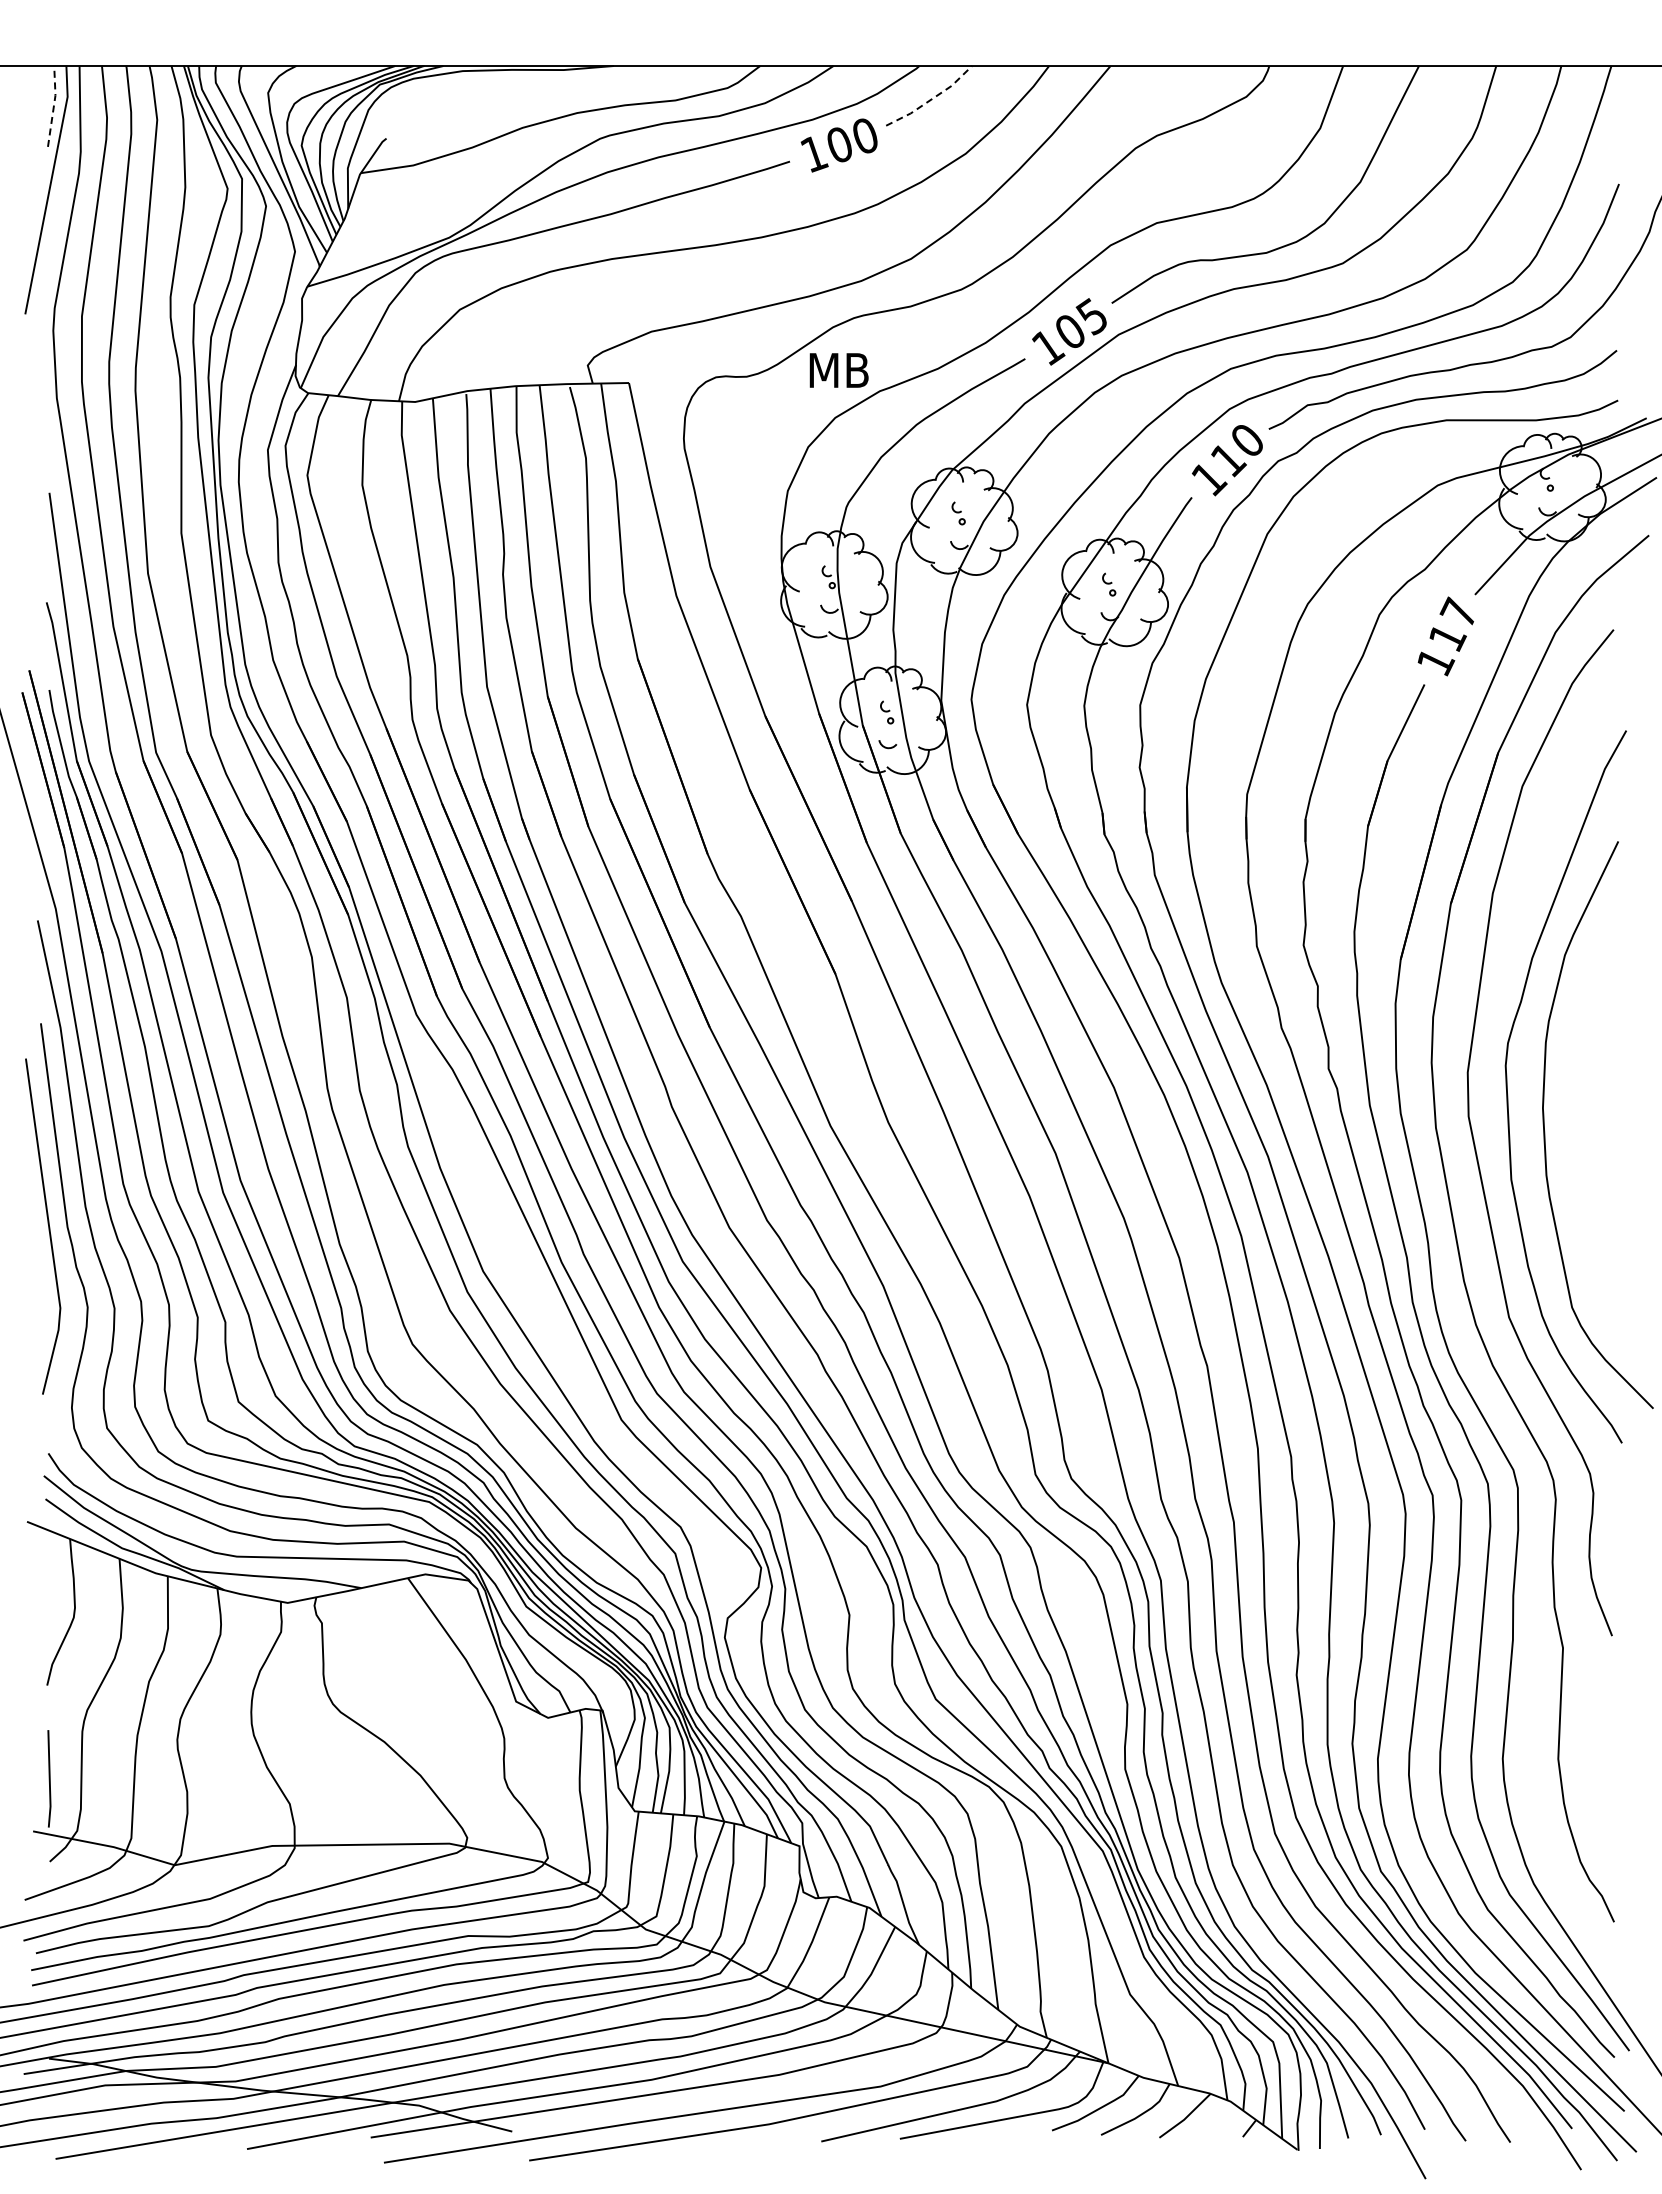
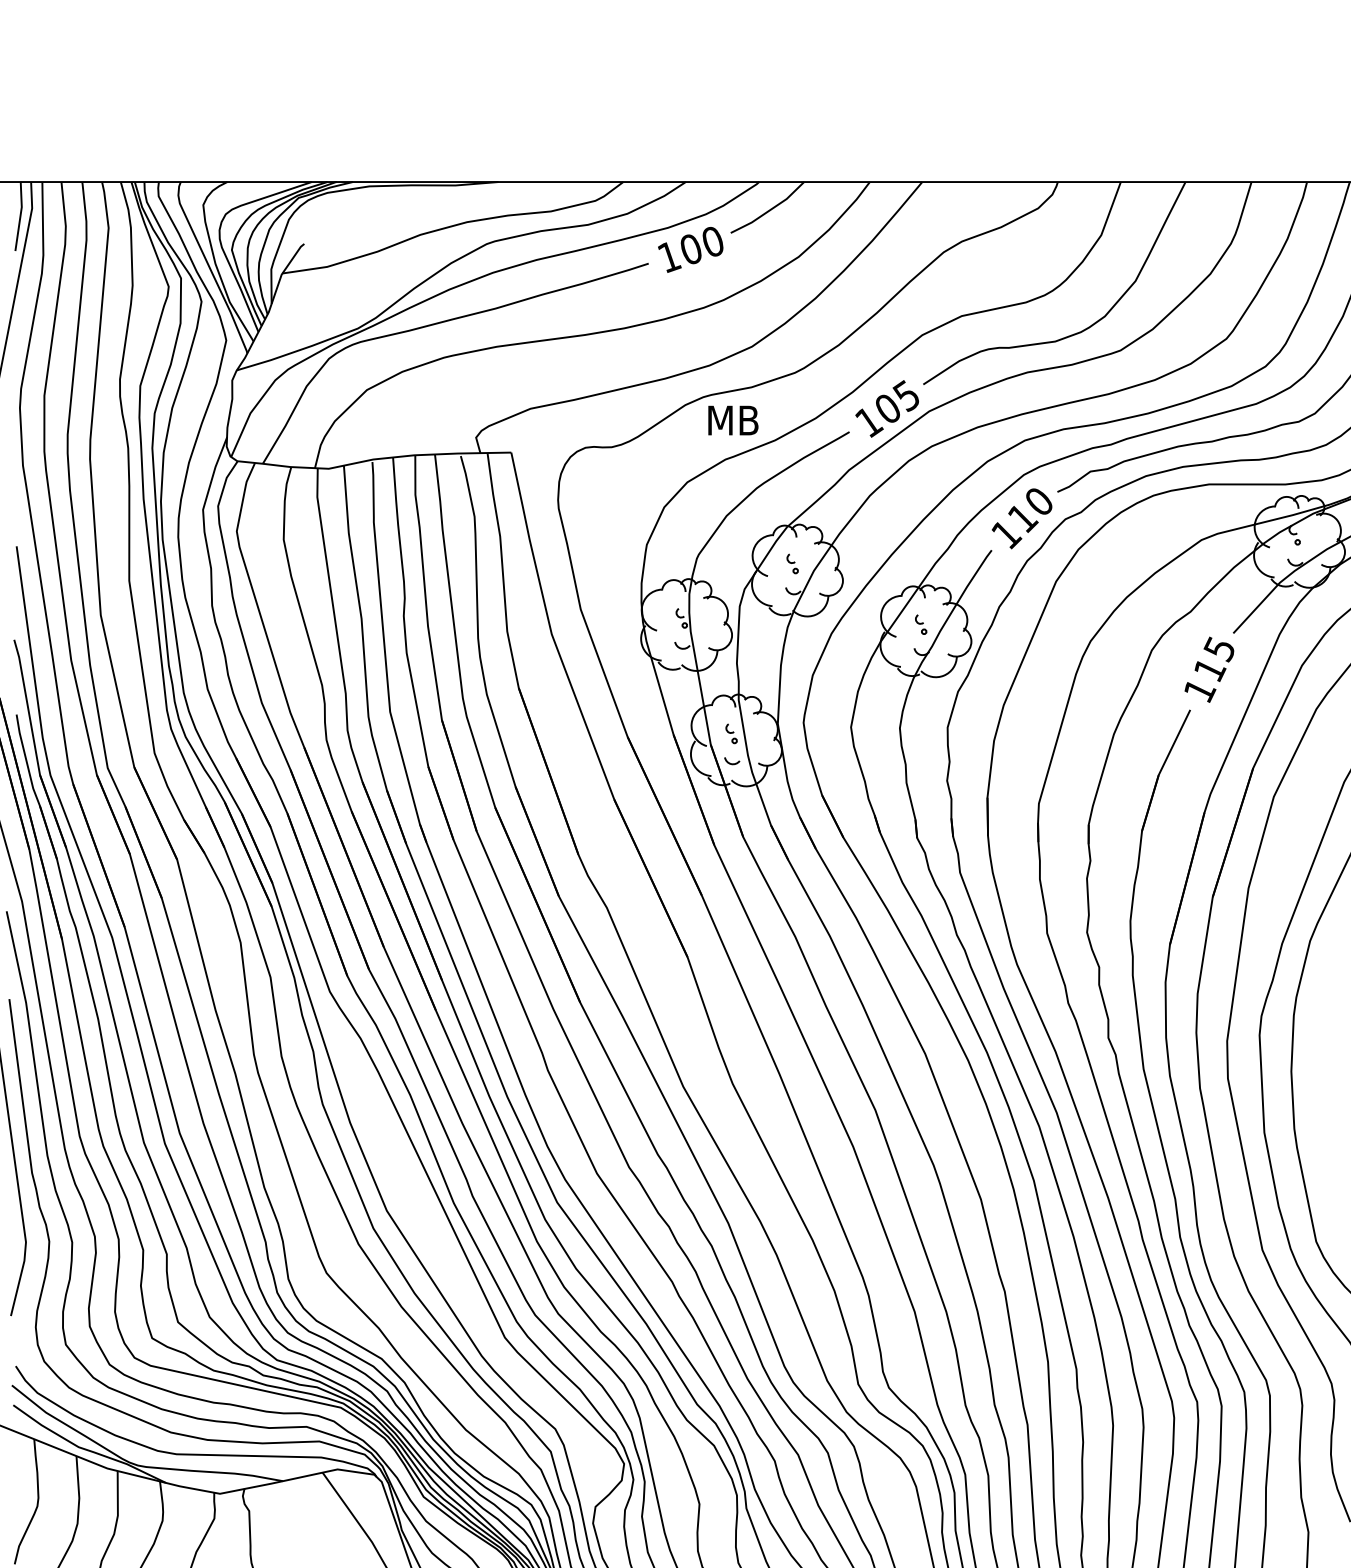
line: (932, 99) -> (770, 210), dashed -> solid
line: (54, 105) -> (20, 215), dashed -> solid
text: (838, 370) -> (732, 420), moved
text: (1457, 612) -> (1218, 648), 117 -> 115

